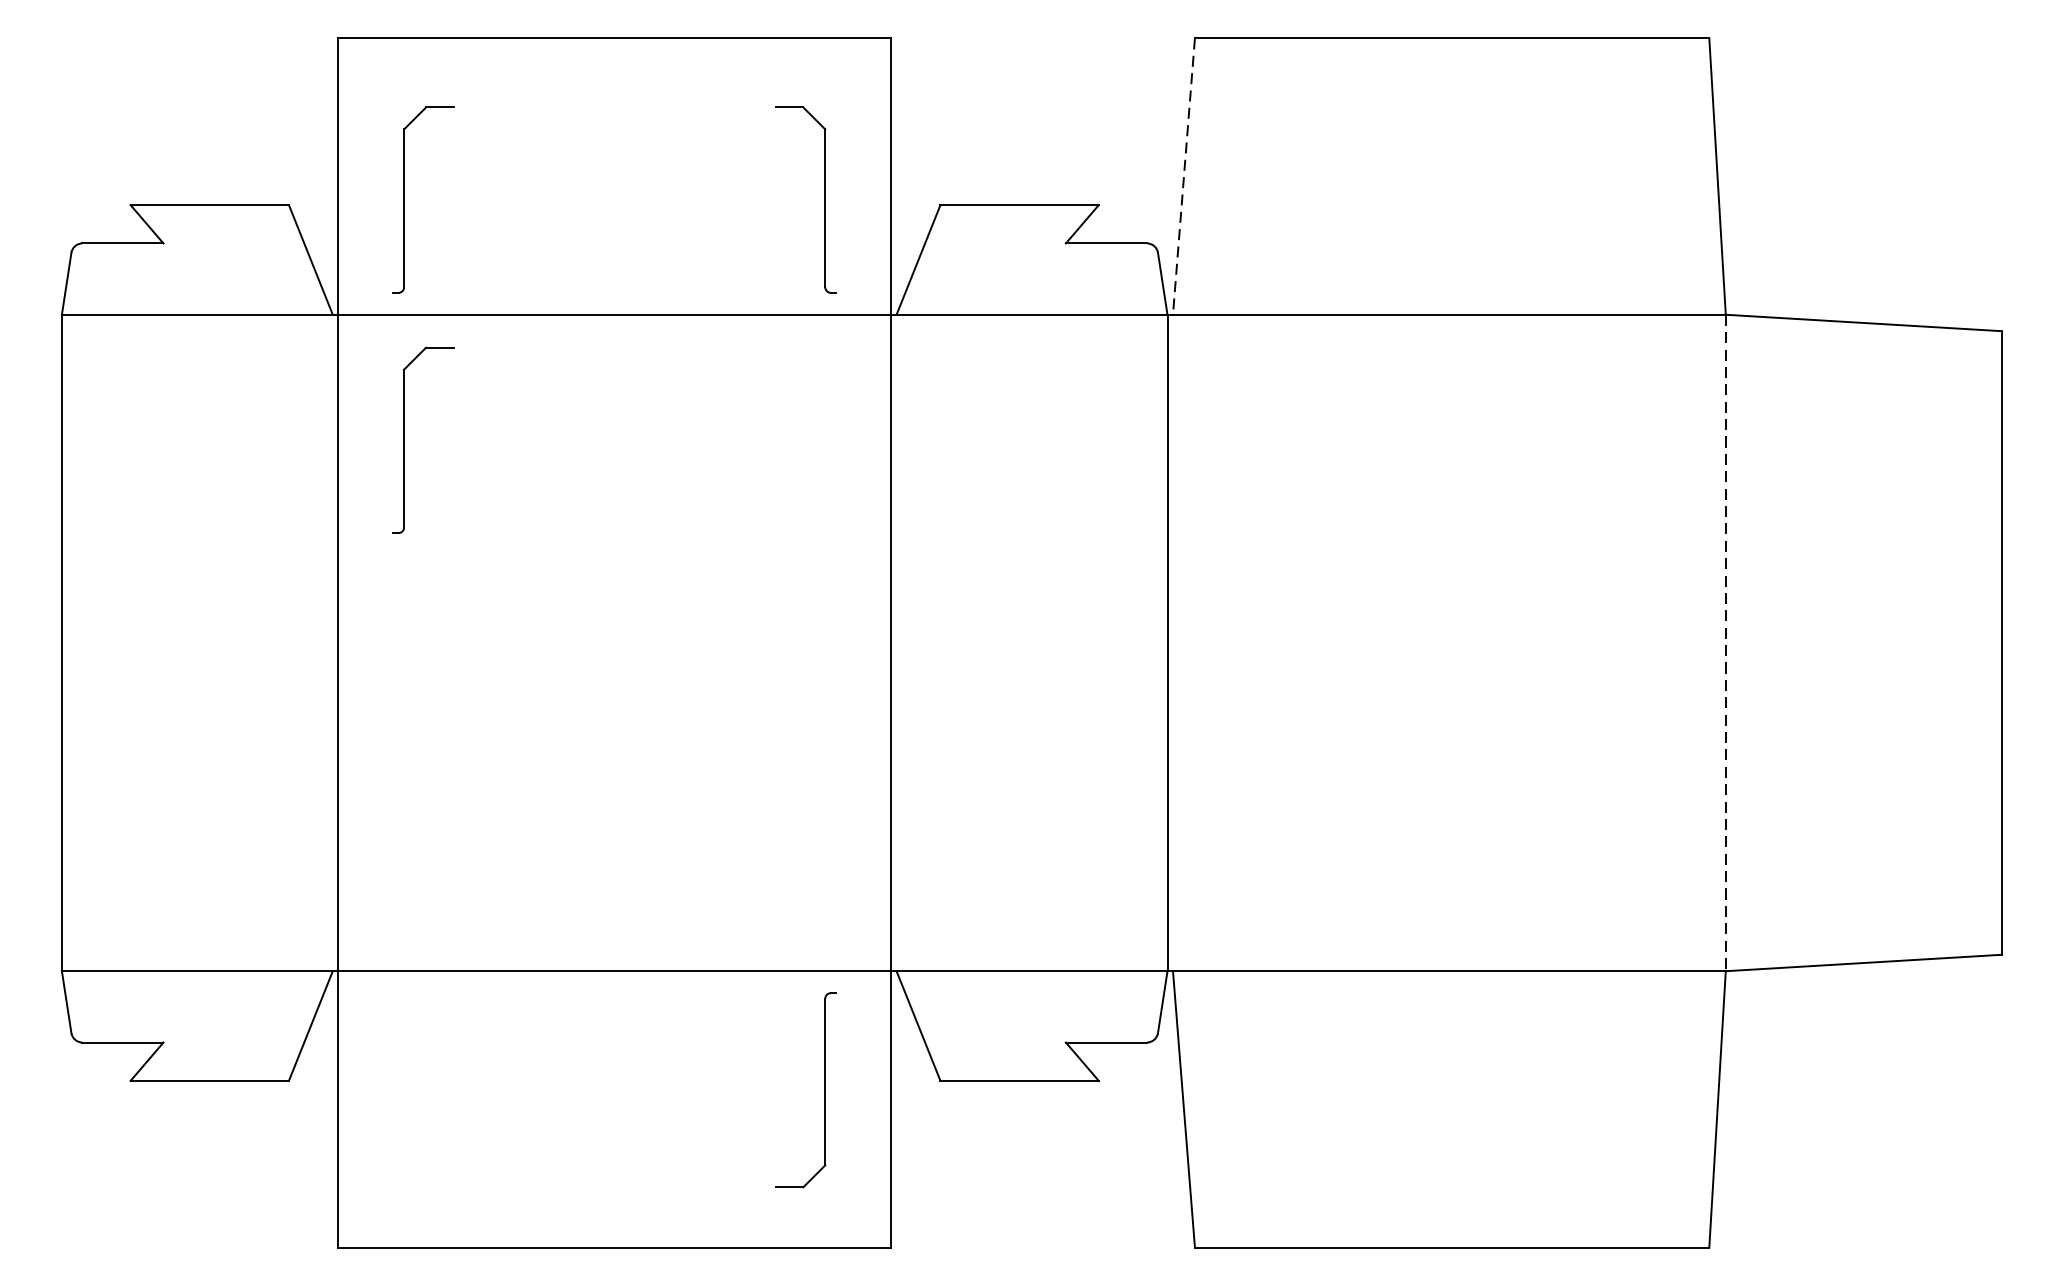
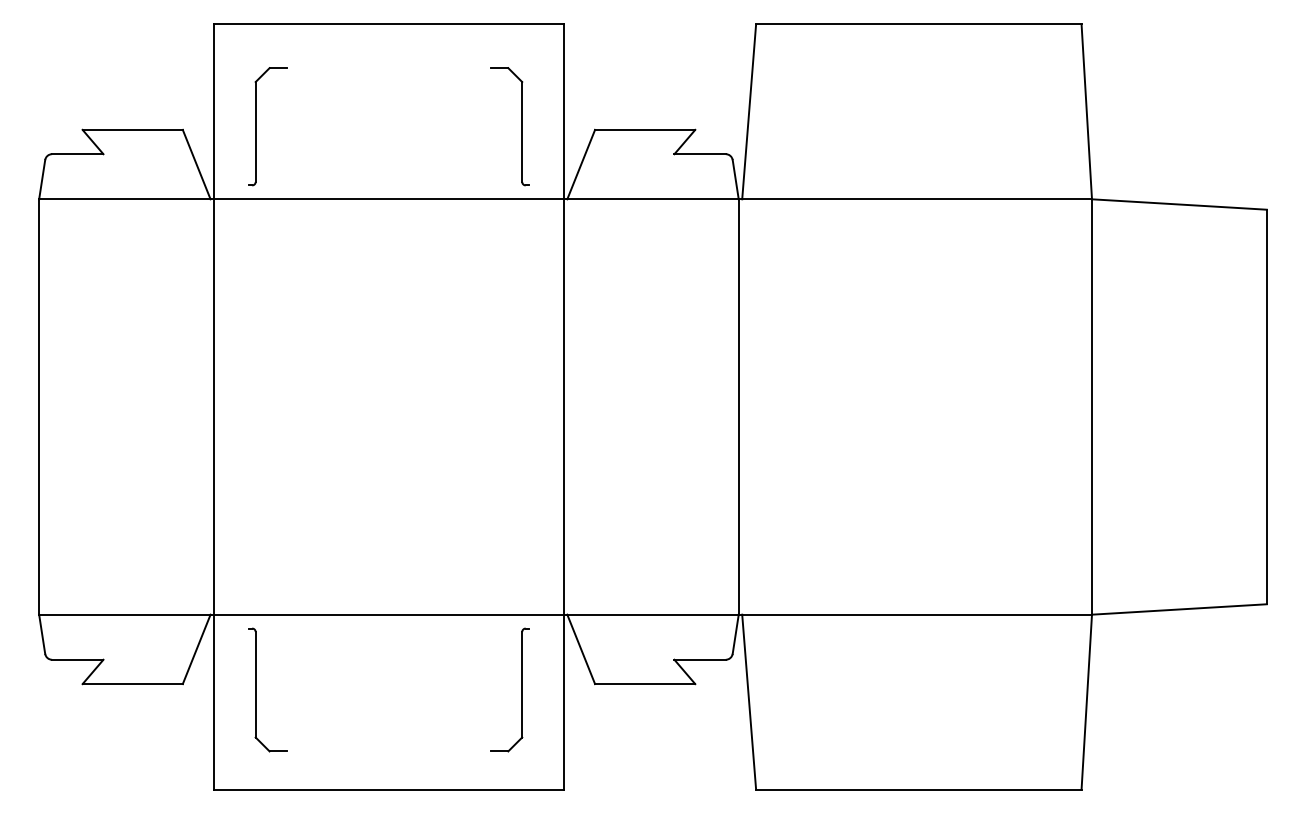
line: (1184, 175) -> (749, 111), dashed -> solid
part: (405, 439) -> (256, 278), removed
line: (1726, 643) -> (1092, 407), dashed -> solid
part: (405, 1089) -> (256, 689), added

